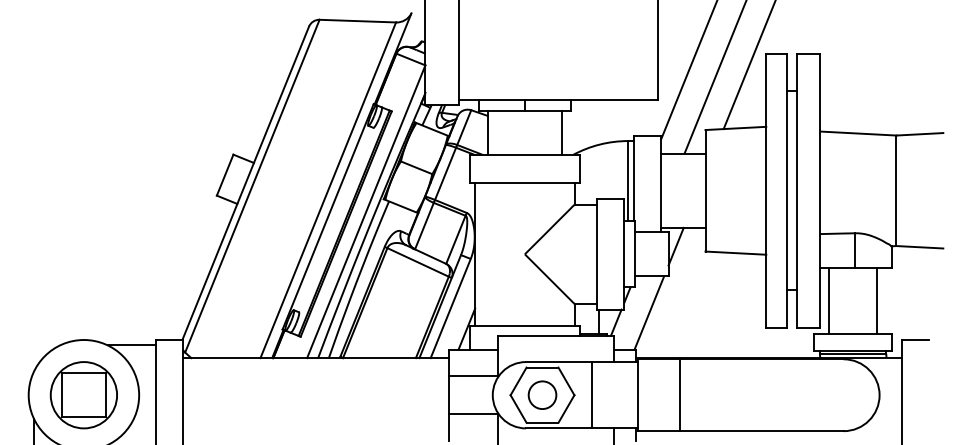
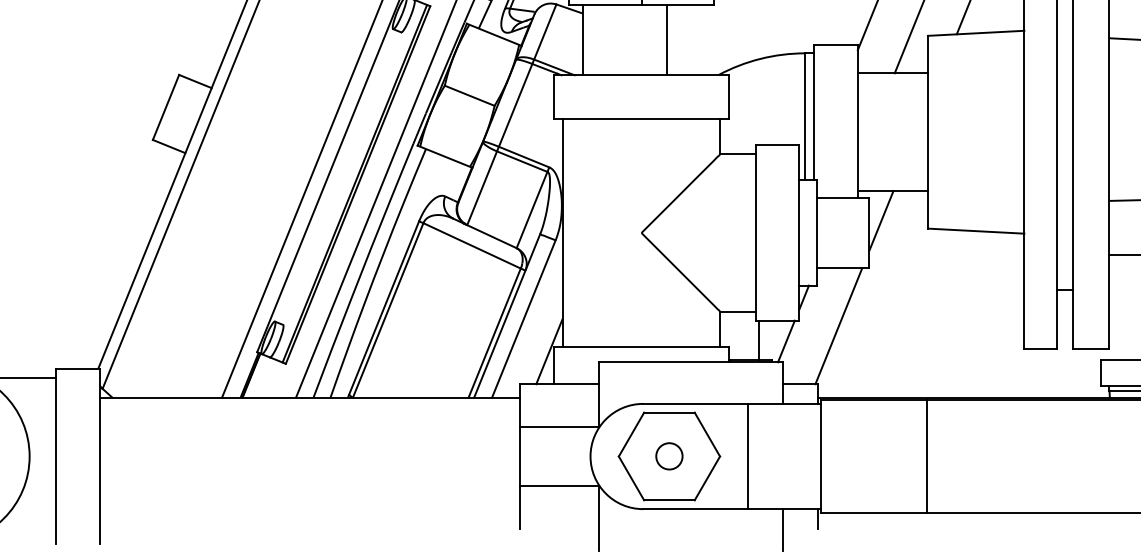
line: (562, 132) -> (667, 39), moved
line: (829, 301) -> (1124, 307), removed
circle: (542, 394) -> (669, 455), size x0.6
line: (679, 395) -> (926, 456), moved

